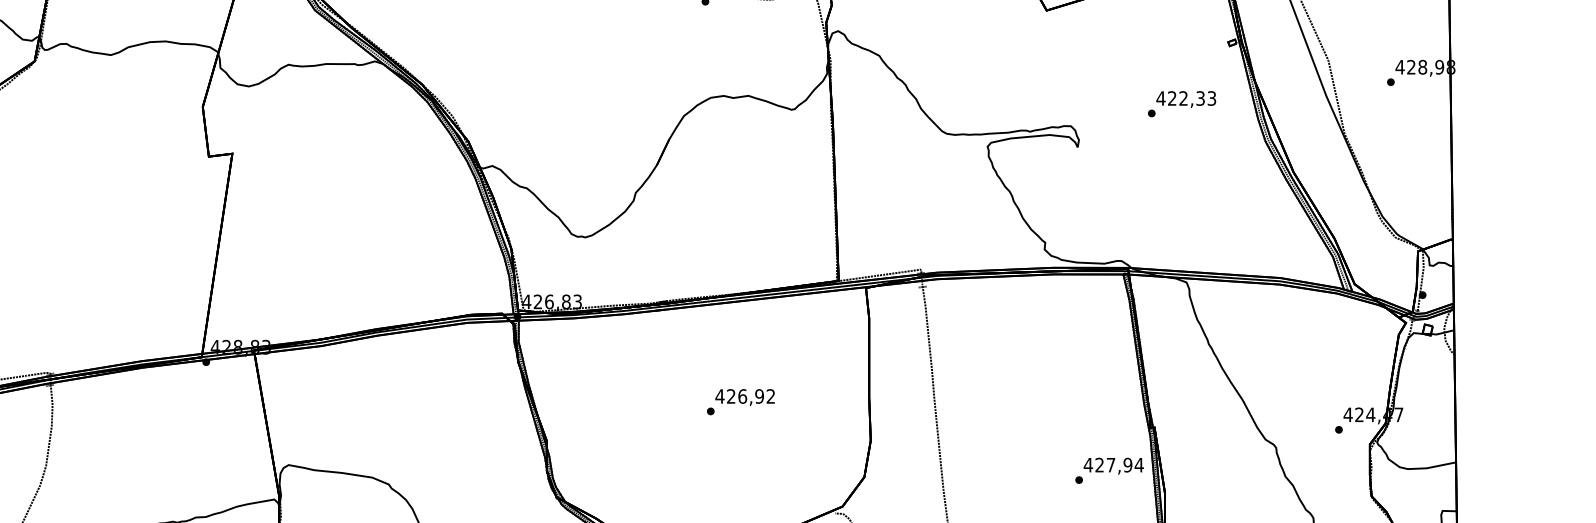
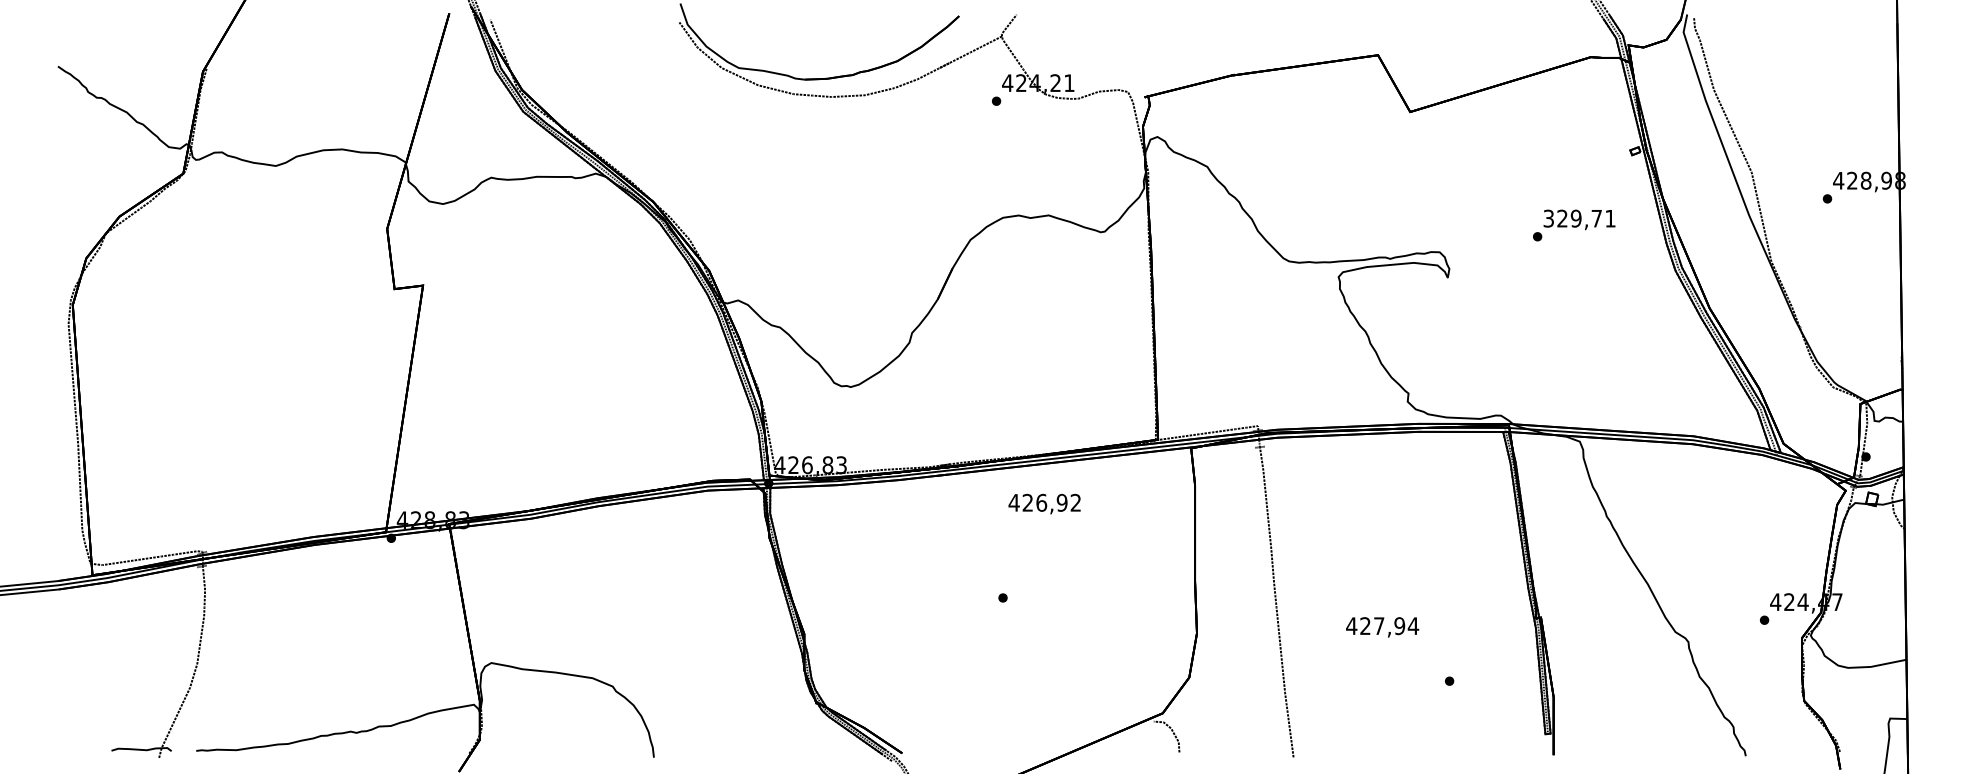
text: (1186, 98) -> (1579, 218), 422,33 -> 329,71
text: (745, 397) -> (1044, 503), moved
text: (1113, 466) -> (1382, 627), moved

